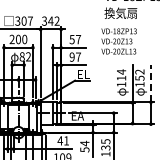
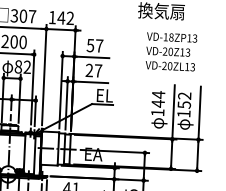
text: (44, 20) -> (52, 16), 342 -> 142
text: (118, 41) -> (170, 51), moved
text: (71, 57) -> (88, 70), 97 -> 27
text: (121, 78) -> (158, 104), 114 -> 144
line: (150, 83) -> (199, 113), dashed -> solid

